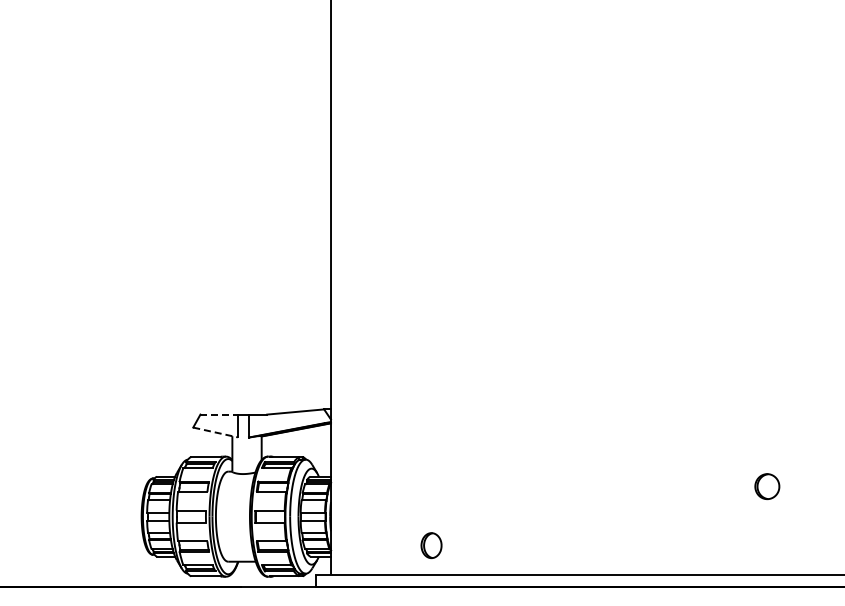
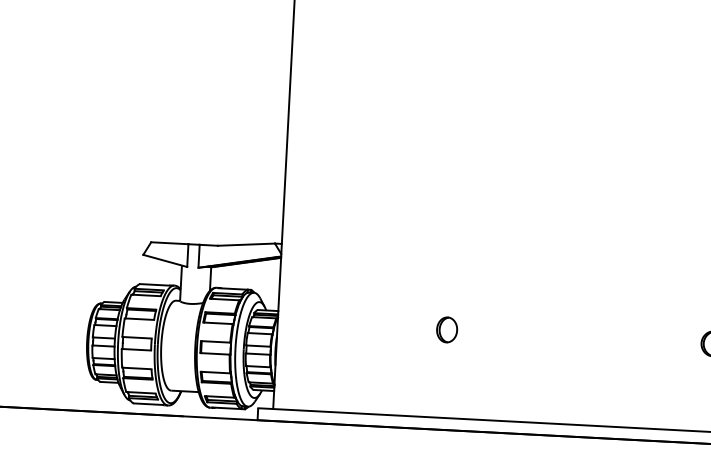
line: (219, 414) -> (170, 243), dashed -> solid
line: (215, 432) -> (165, 260), dashed -> solid
part: (431, 545) -> (447, 329), moved

